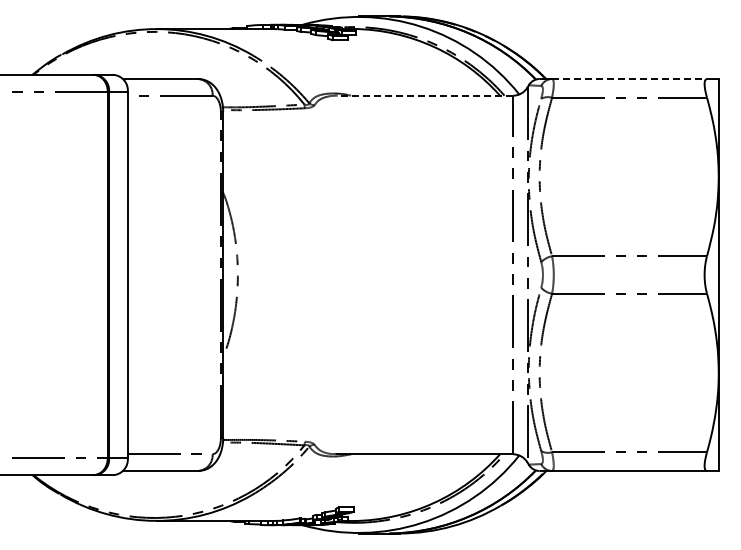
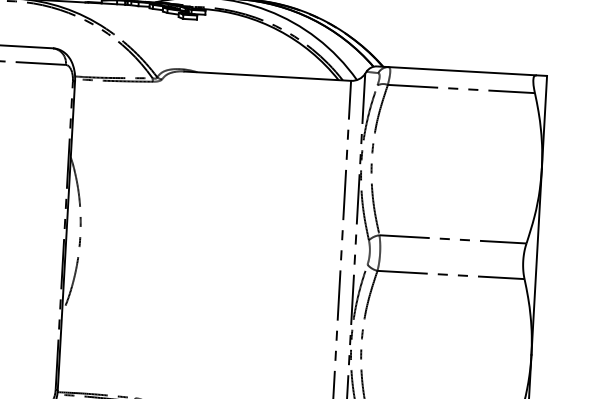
line: (630, 79) -> (463, 71), dashed -> solid
line: (425, 95) -> (267, 76), dashed -> solid

